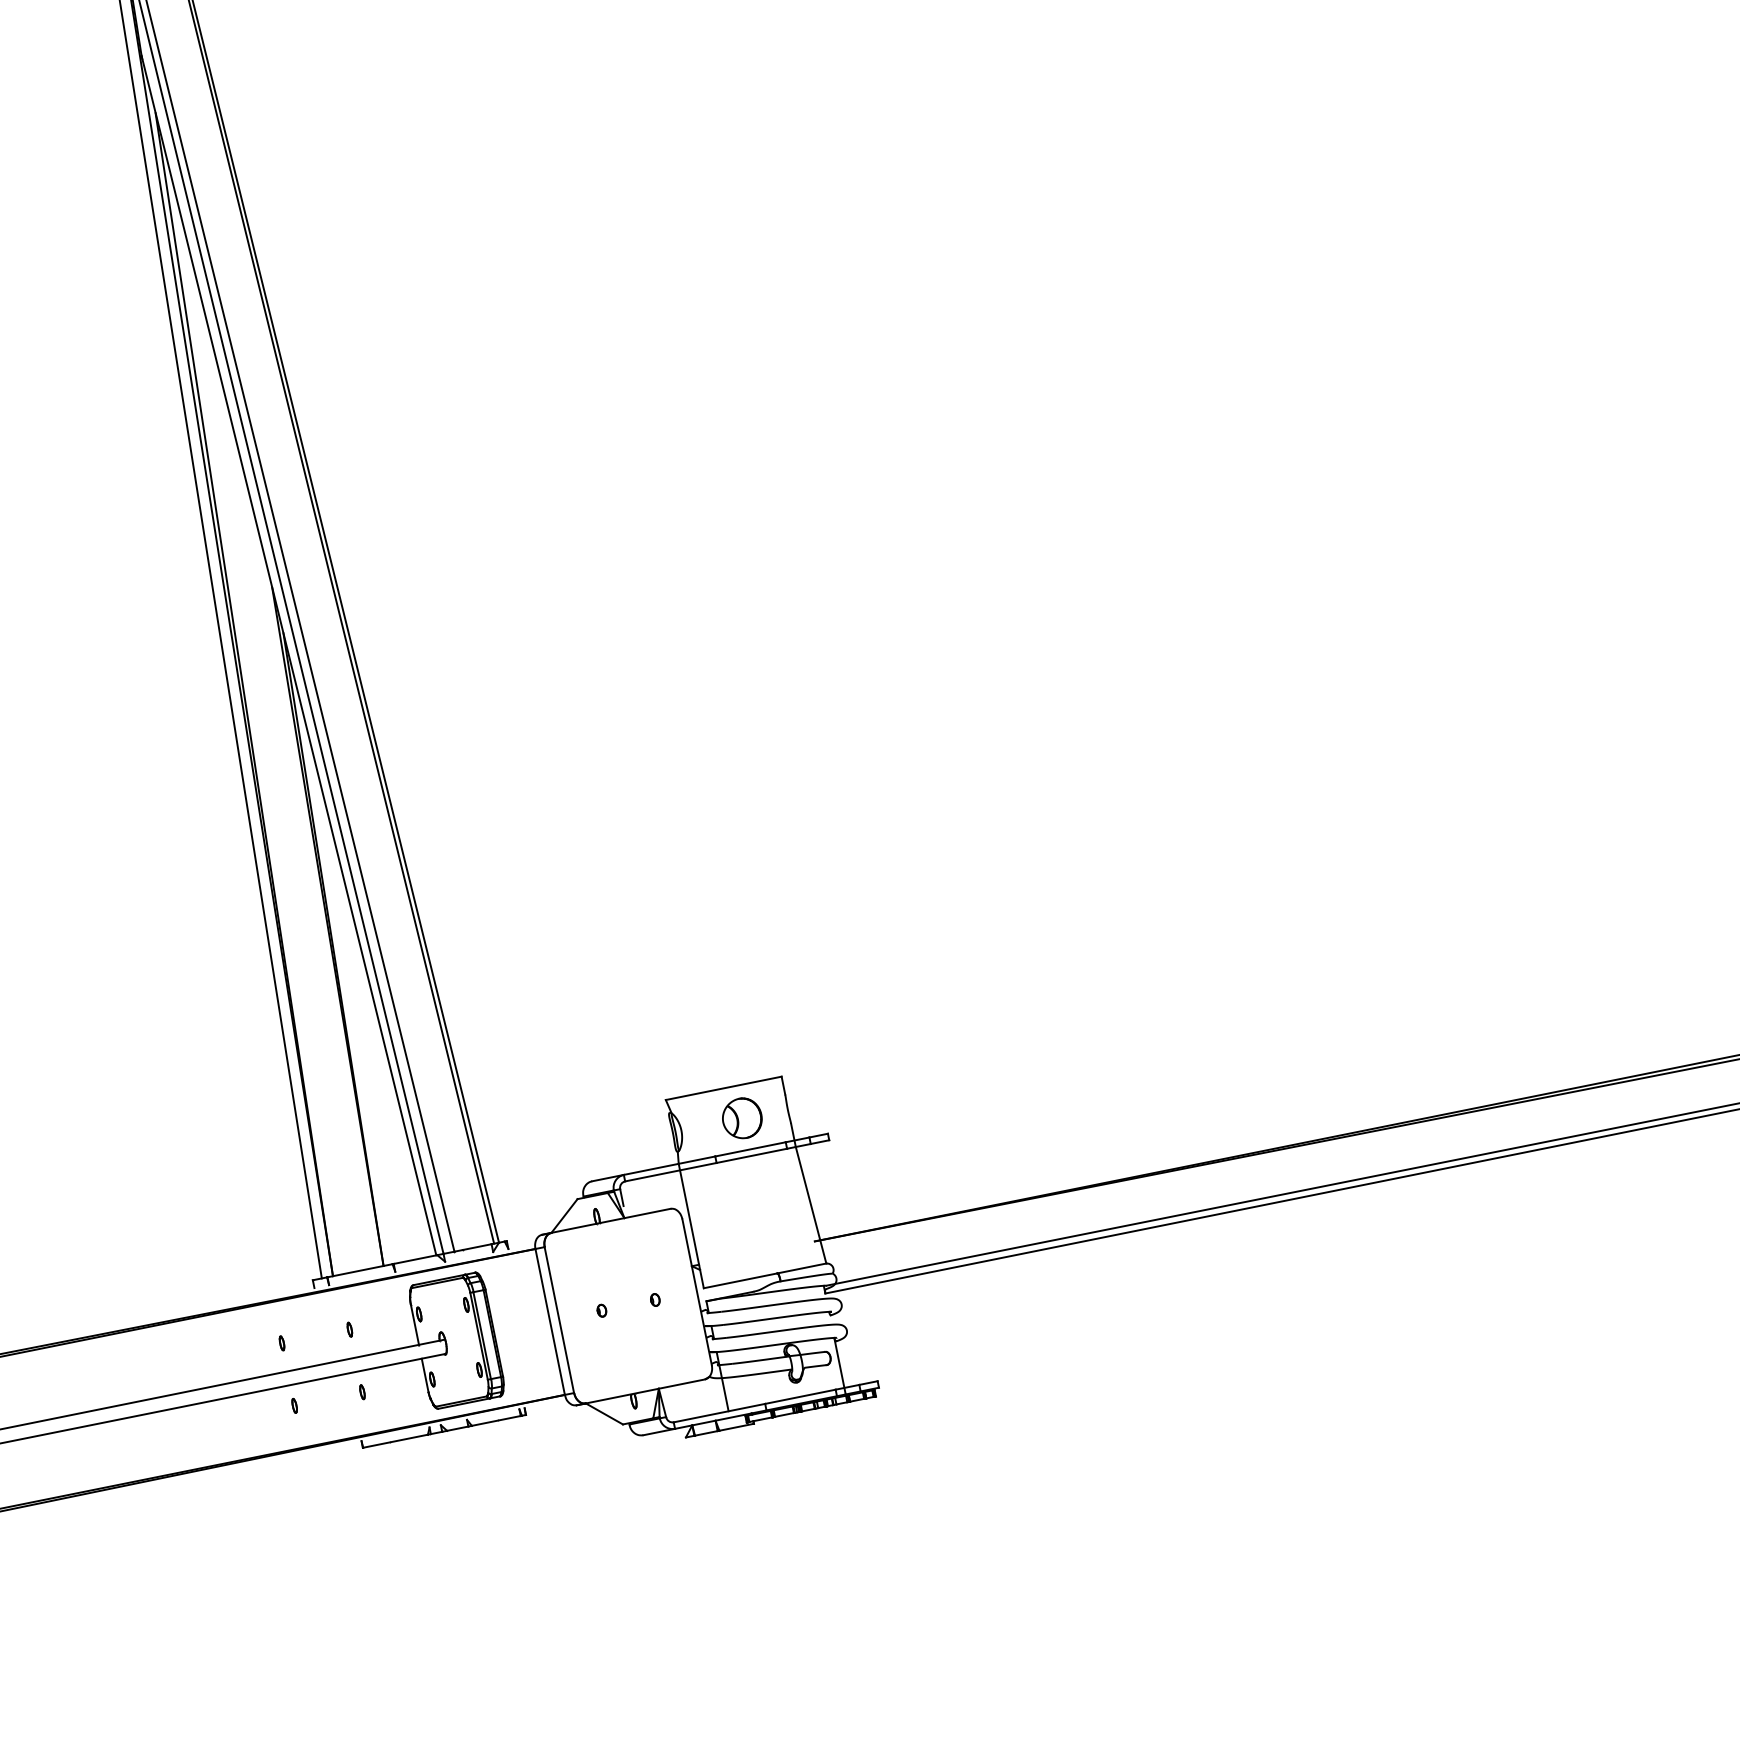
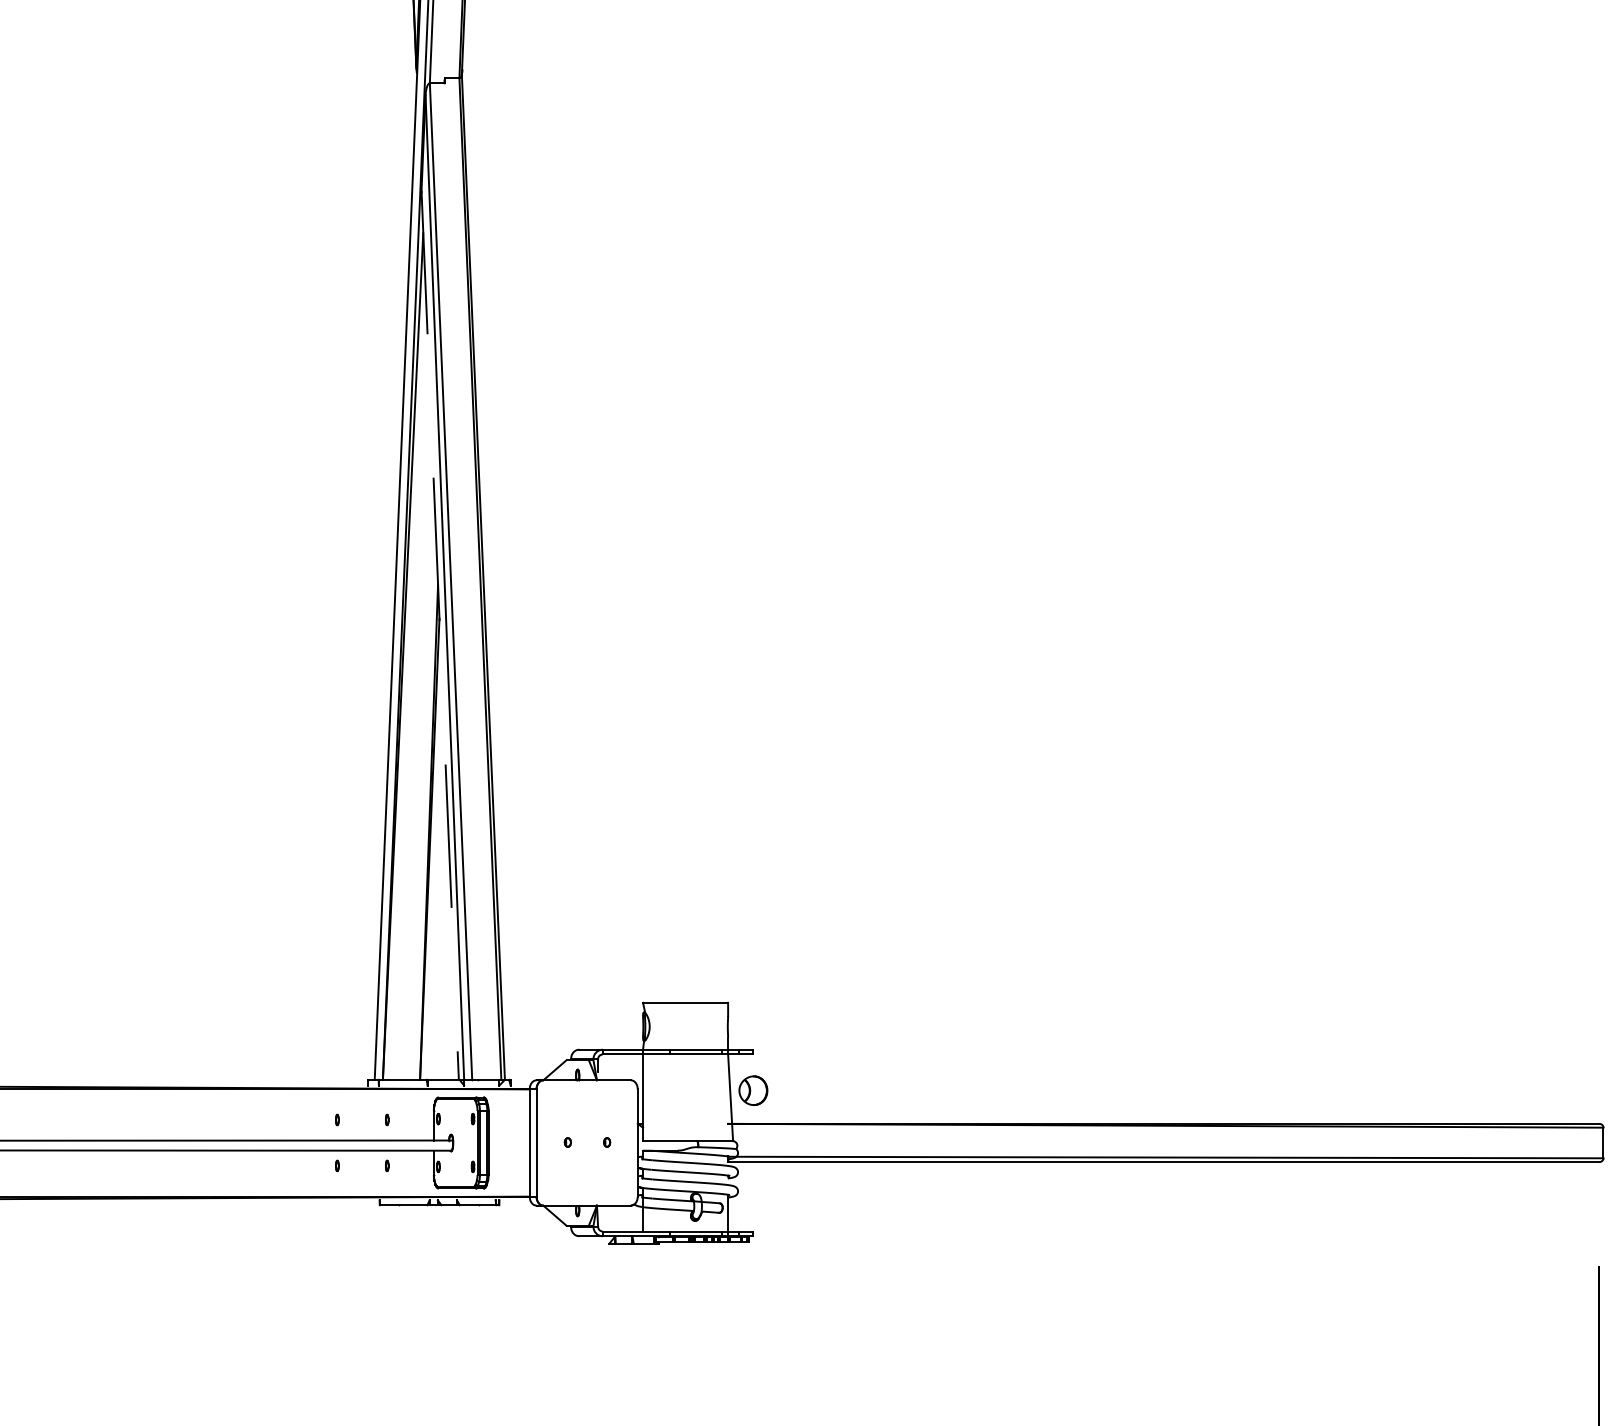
line: (289, 655) -> (440, 635), solid -> dashed
part: (742, 1118) -> (753, 1090), moved

